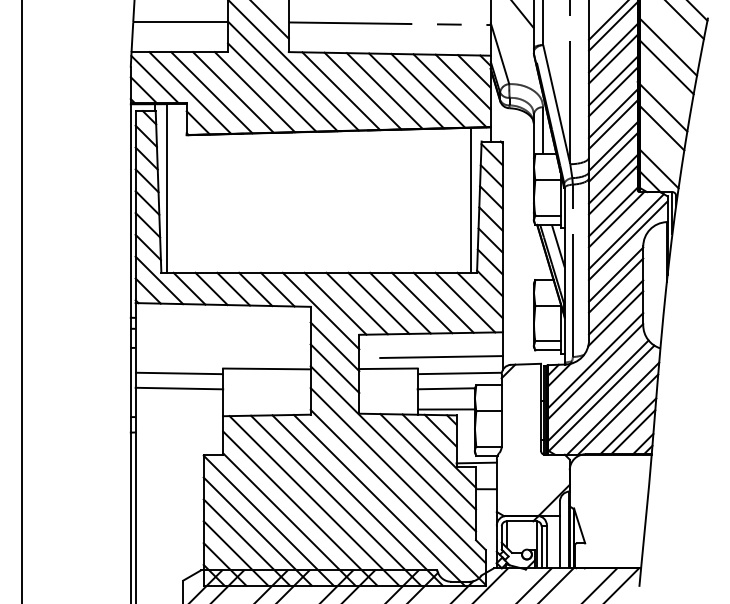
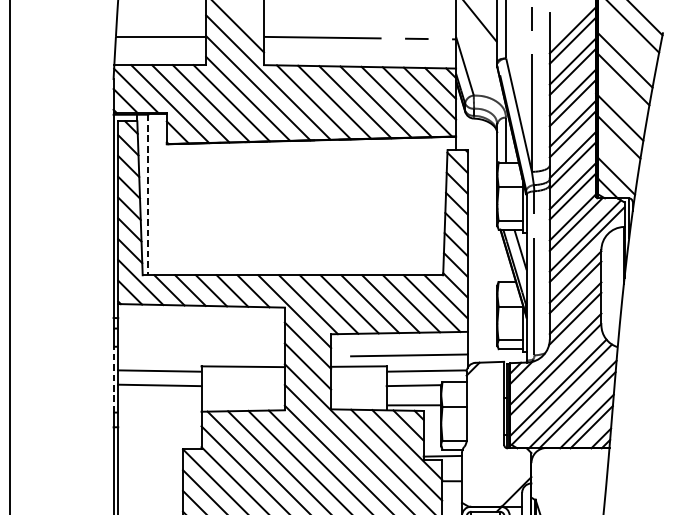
line: (167, 188) -> (148, 194), solid -> dashed
line: (471, 199) -> (437, 205), removed
line: (130, 382) -> (113, 379), solid -> dashed

